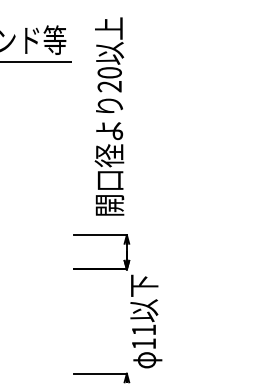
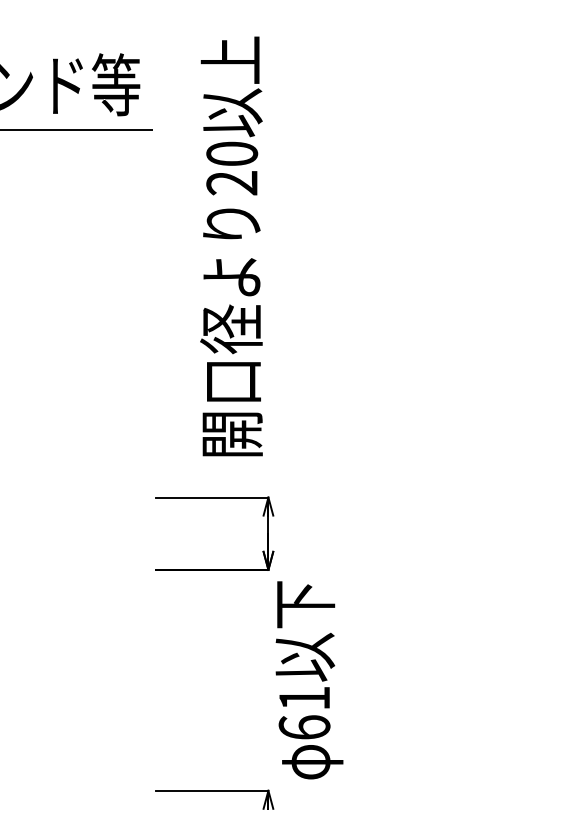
text: (143, 343) -> (303, 726), 11 -> 61

